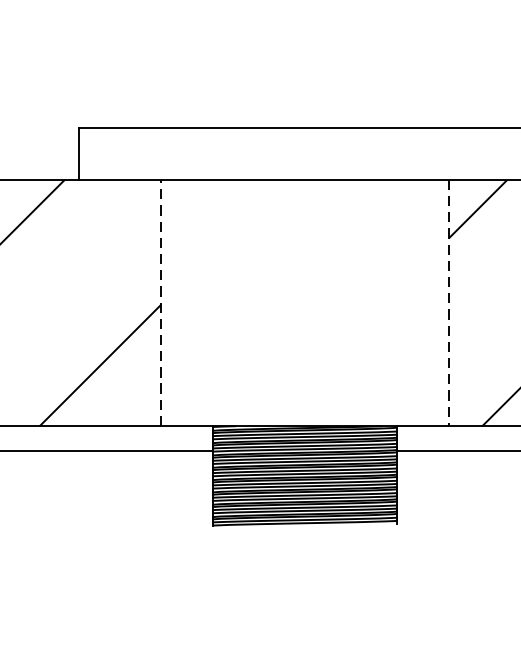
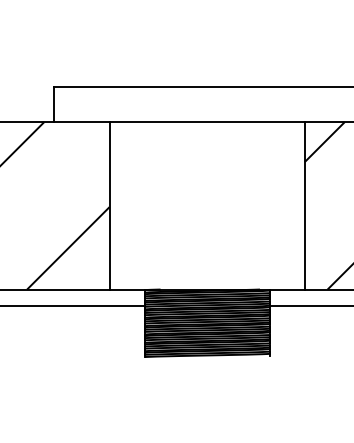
line: (161, 302) -> (109, 205), dashed -> solid
line: (448, 302) -> (304, 205), dashed -> solid

